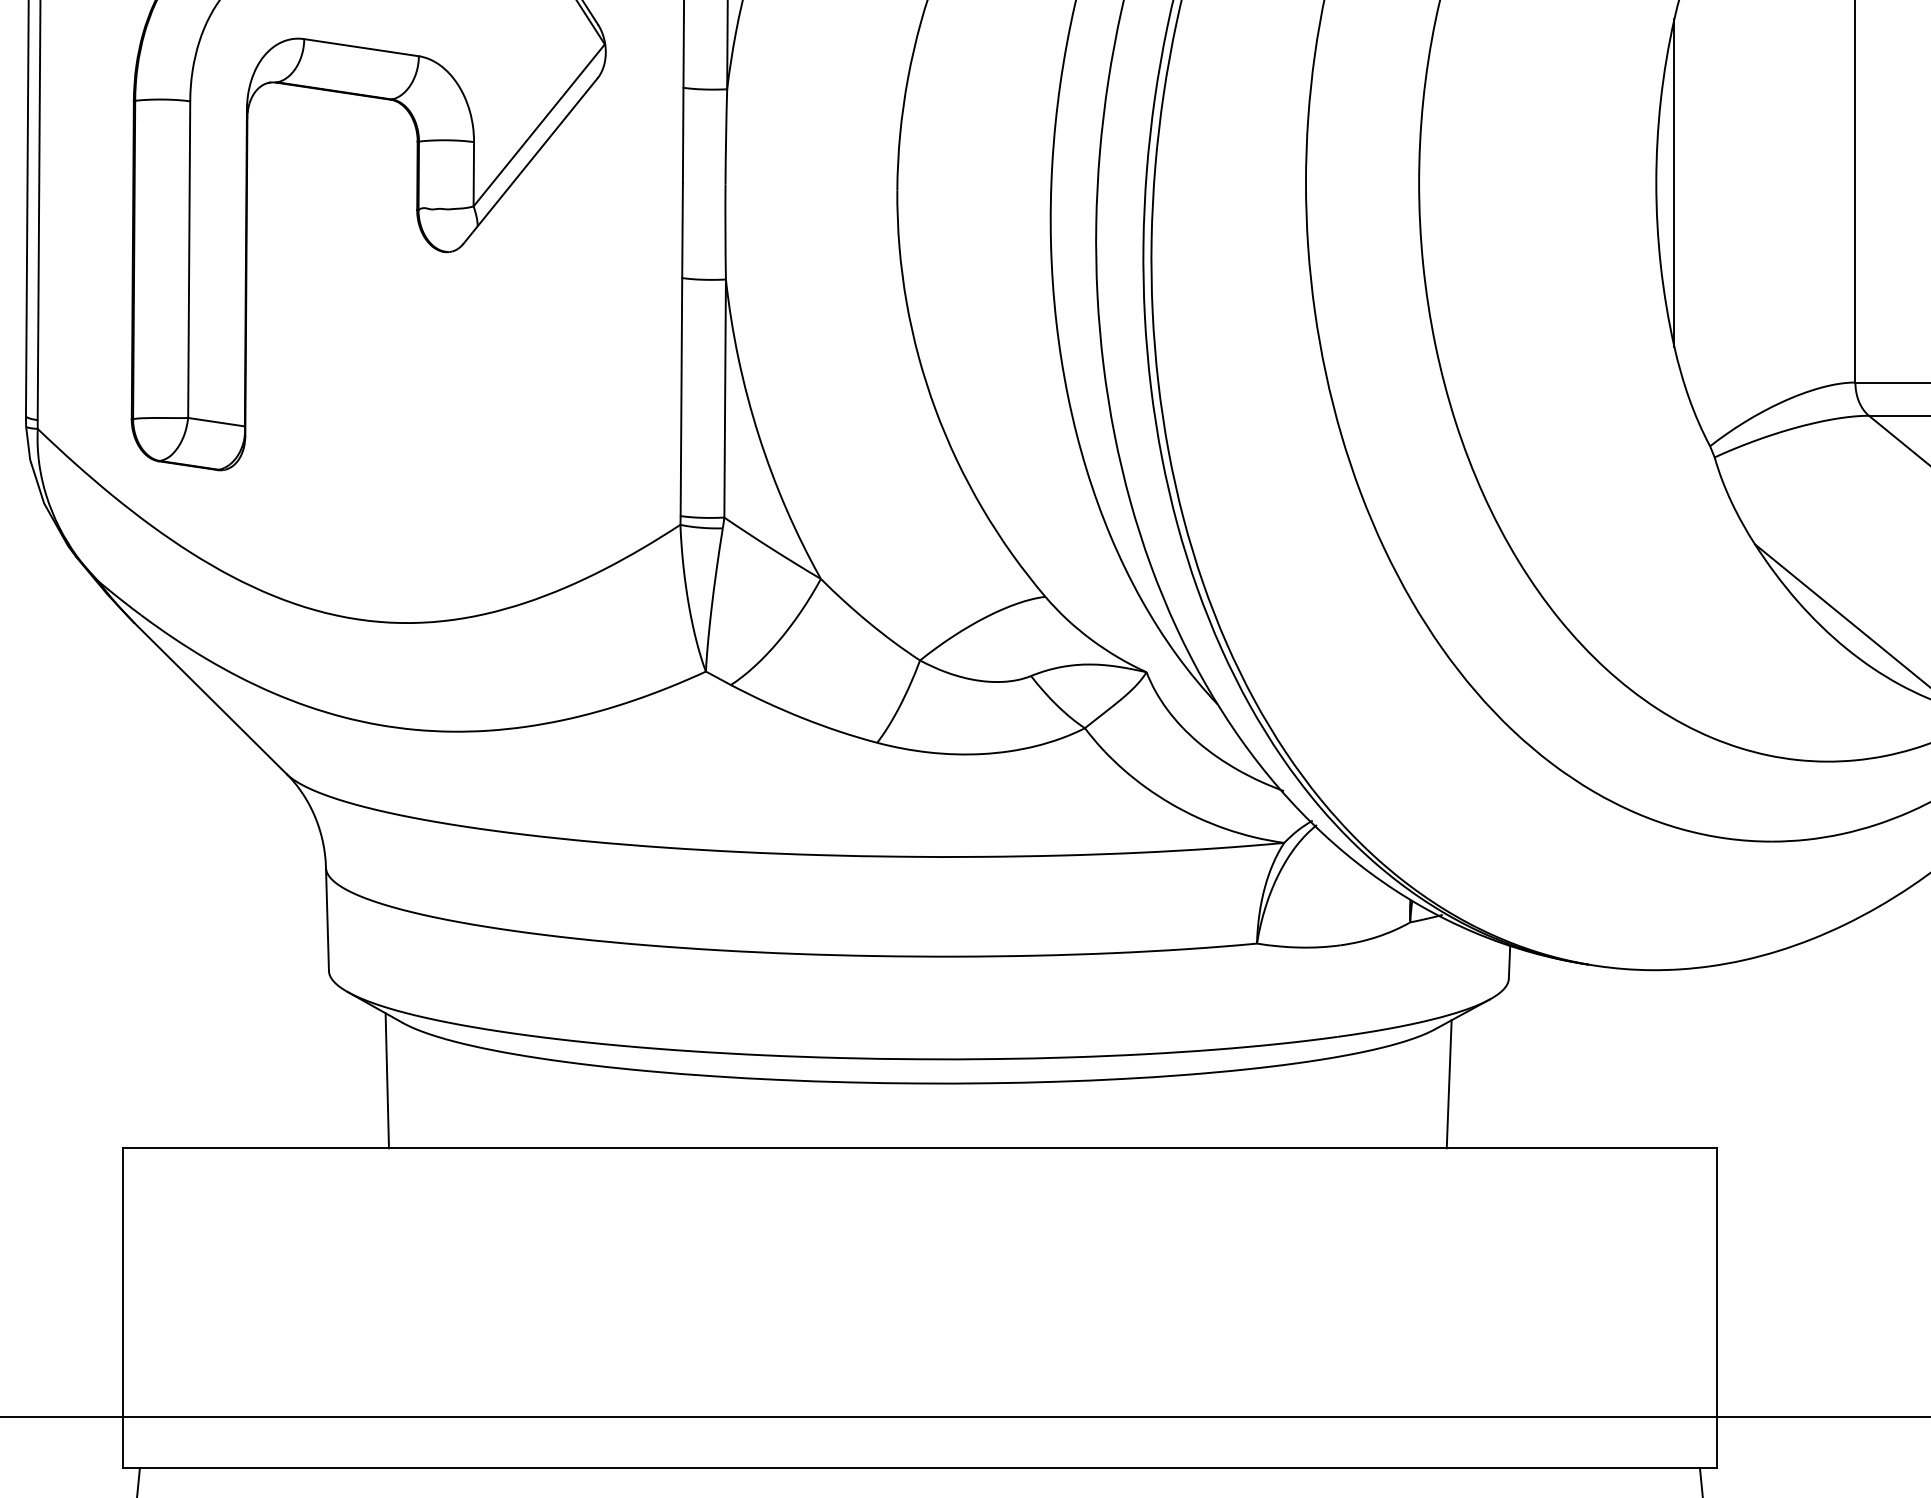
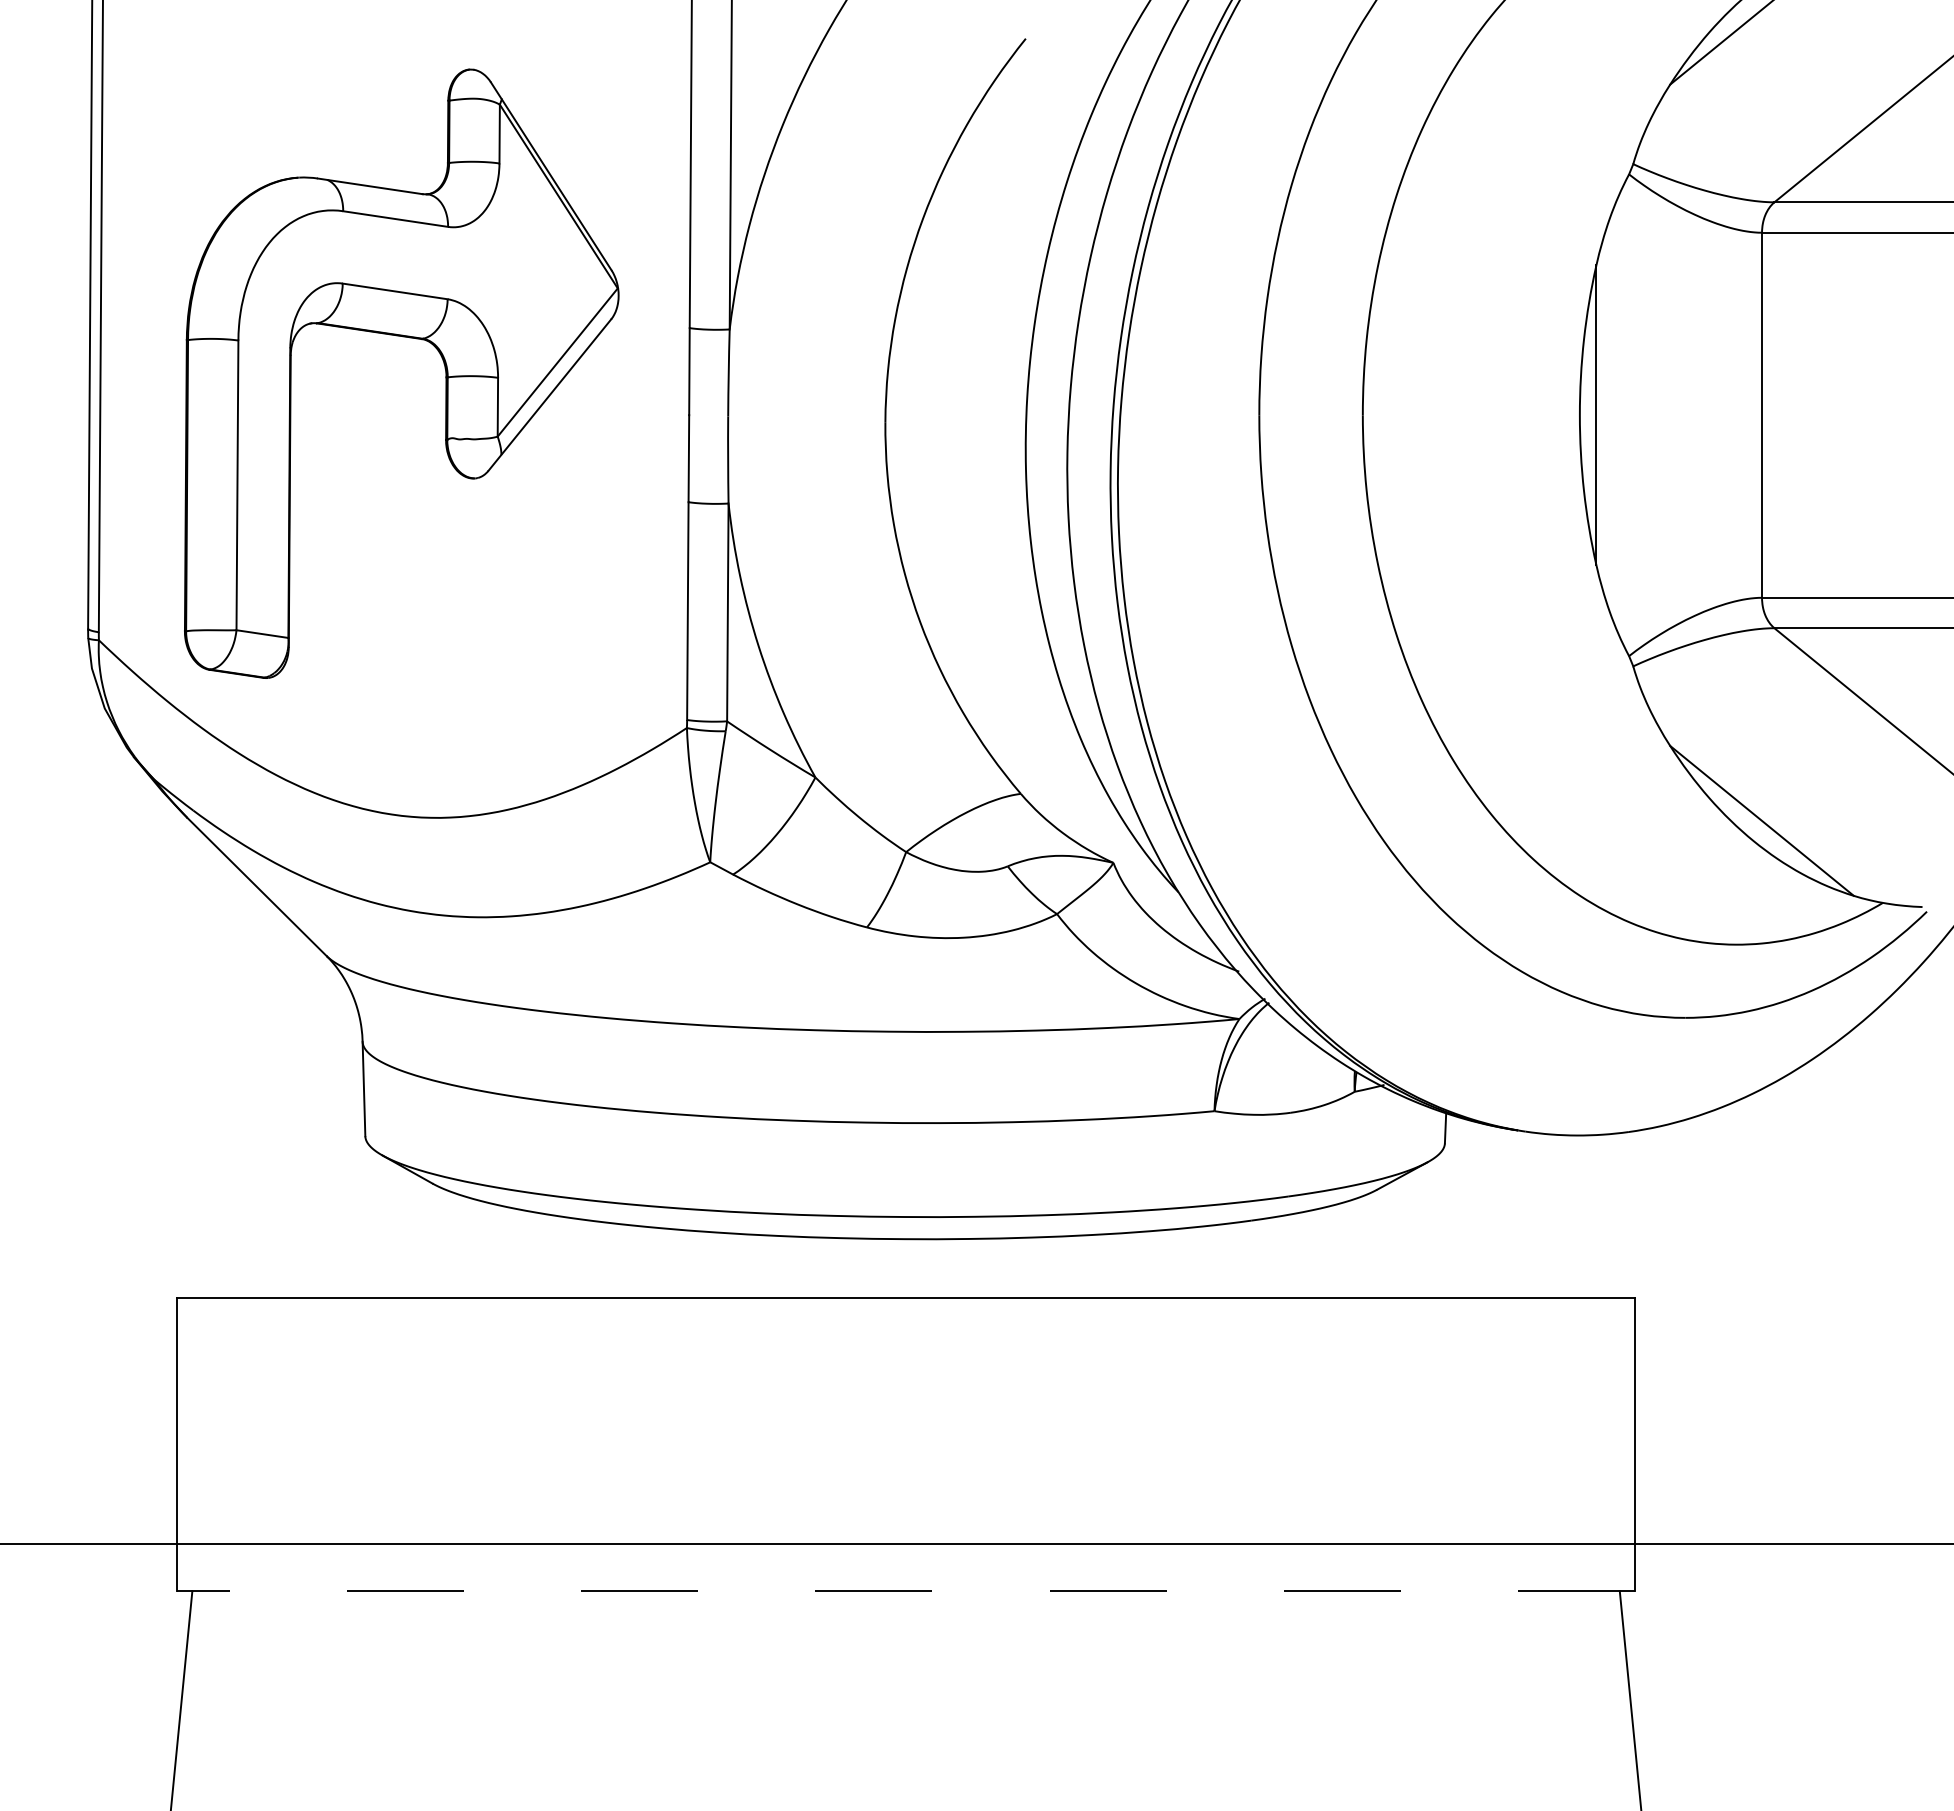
line: (387, 1080) -> (418, 1236), removed
line: (1449, 1083) -> (1390, 1239), removed
line: (920, 1468) -> (906, 1591), solid -> dashed

